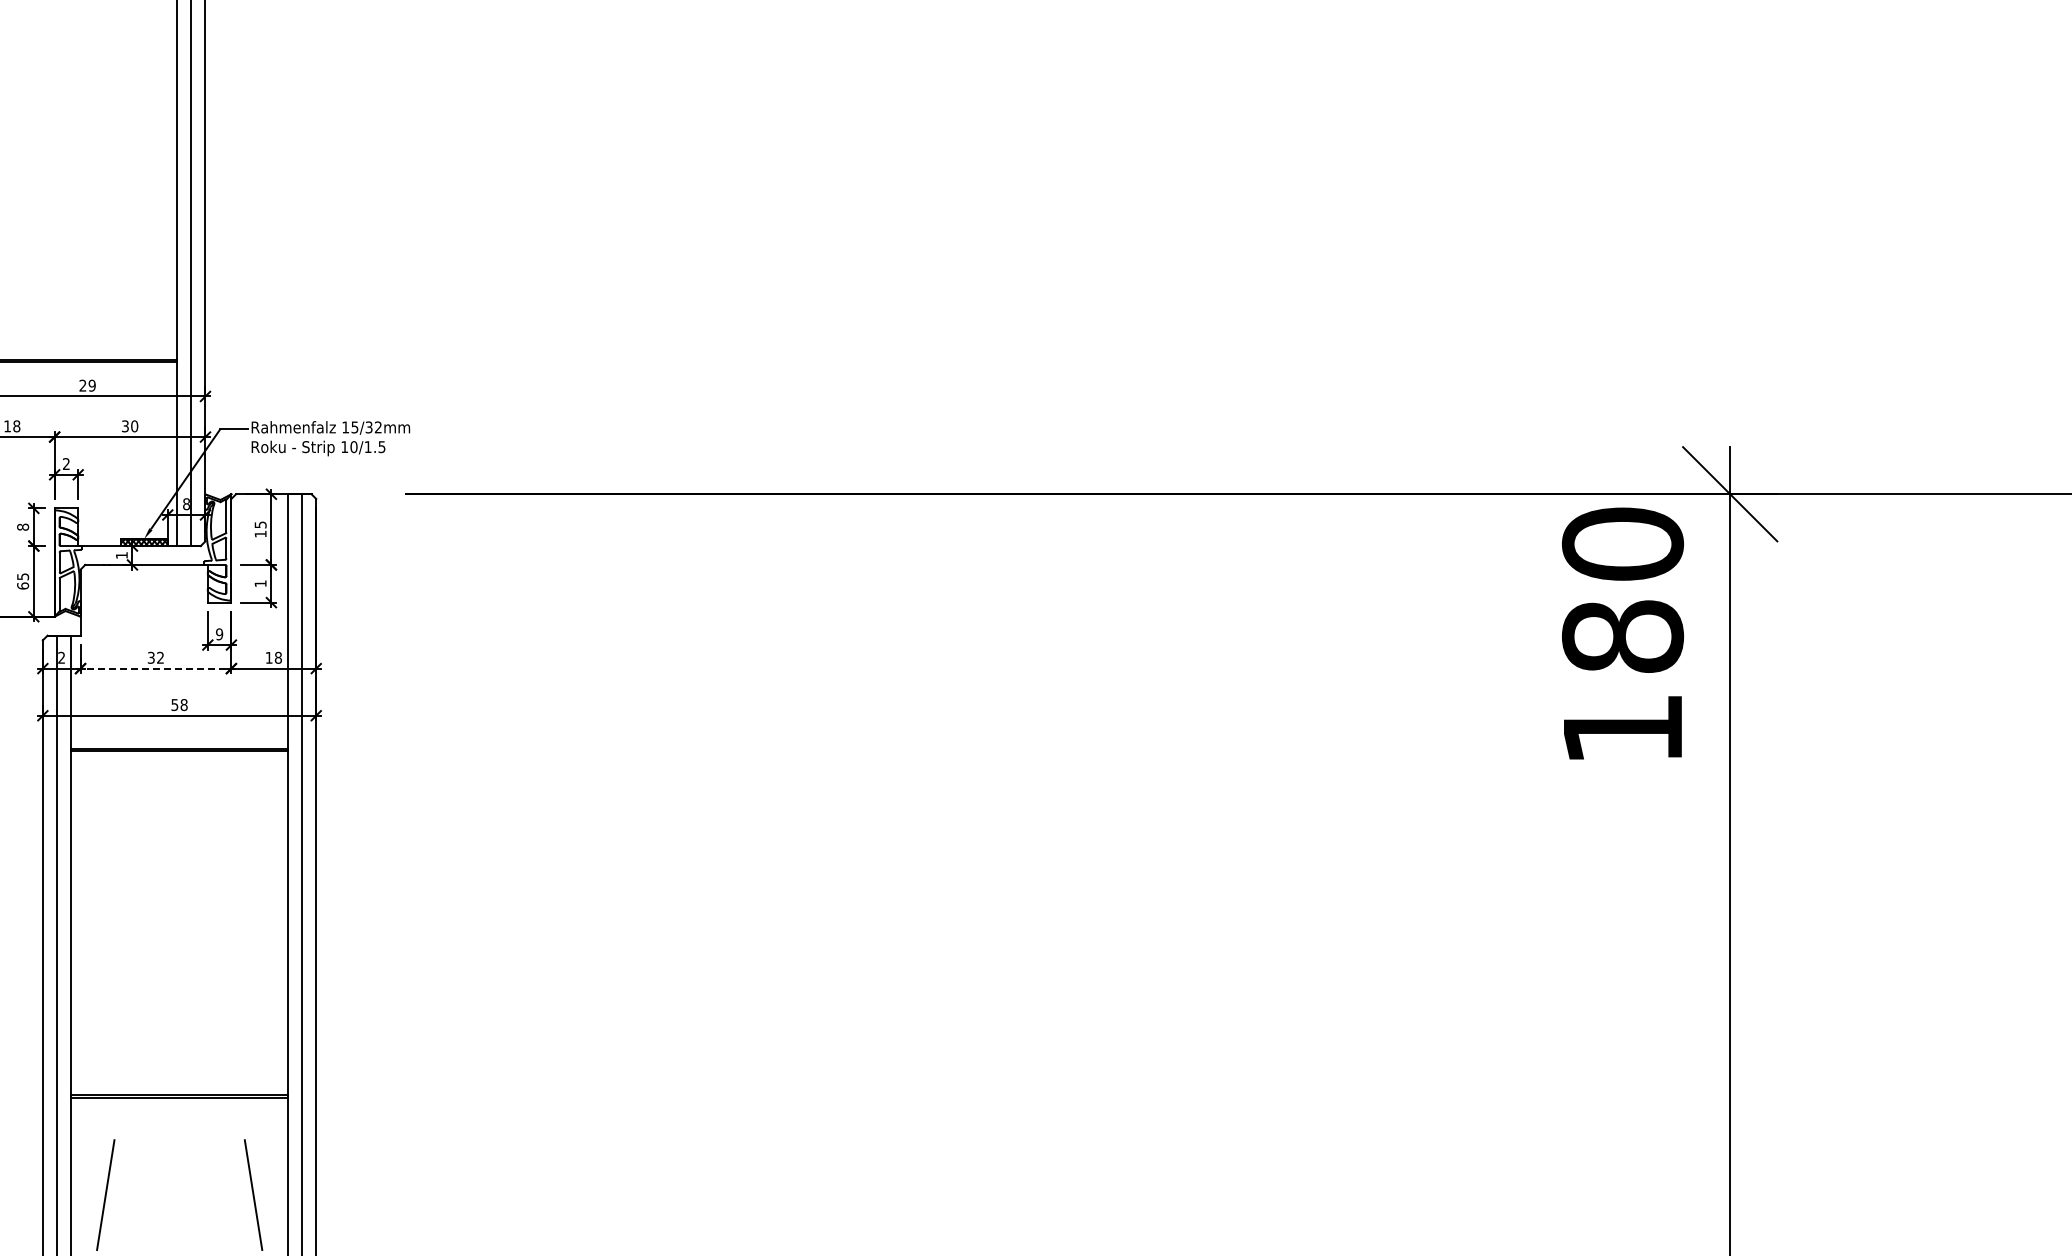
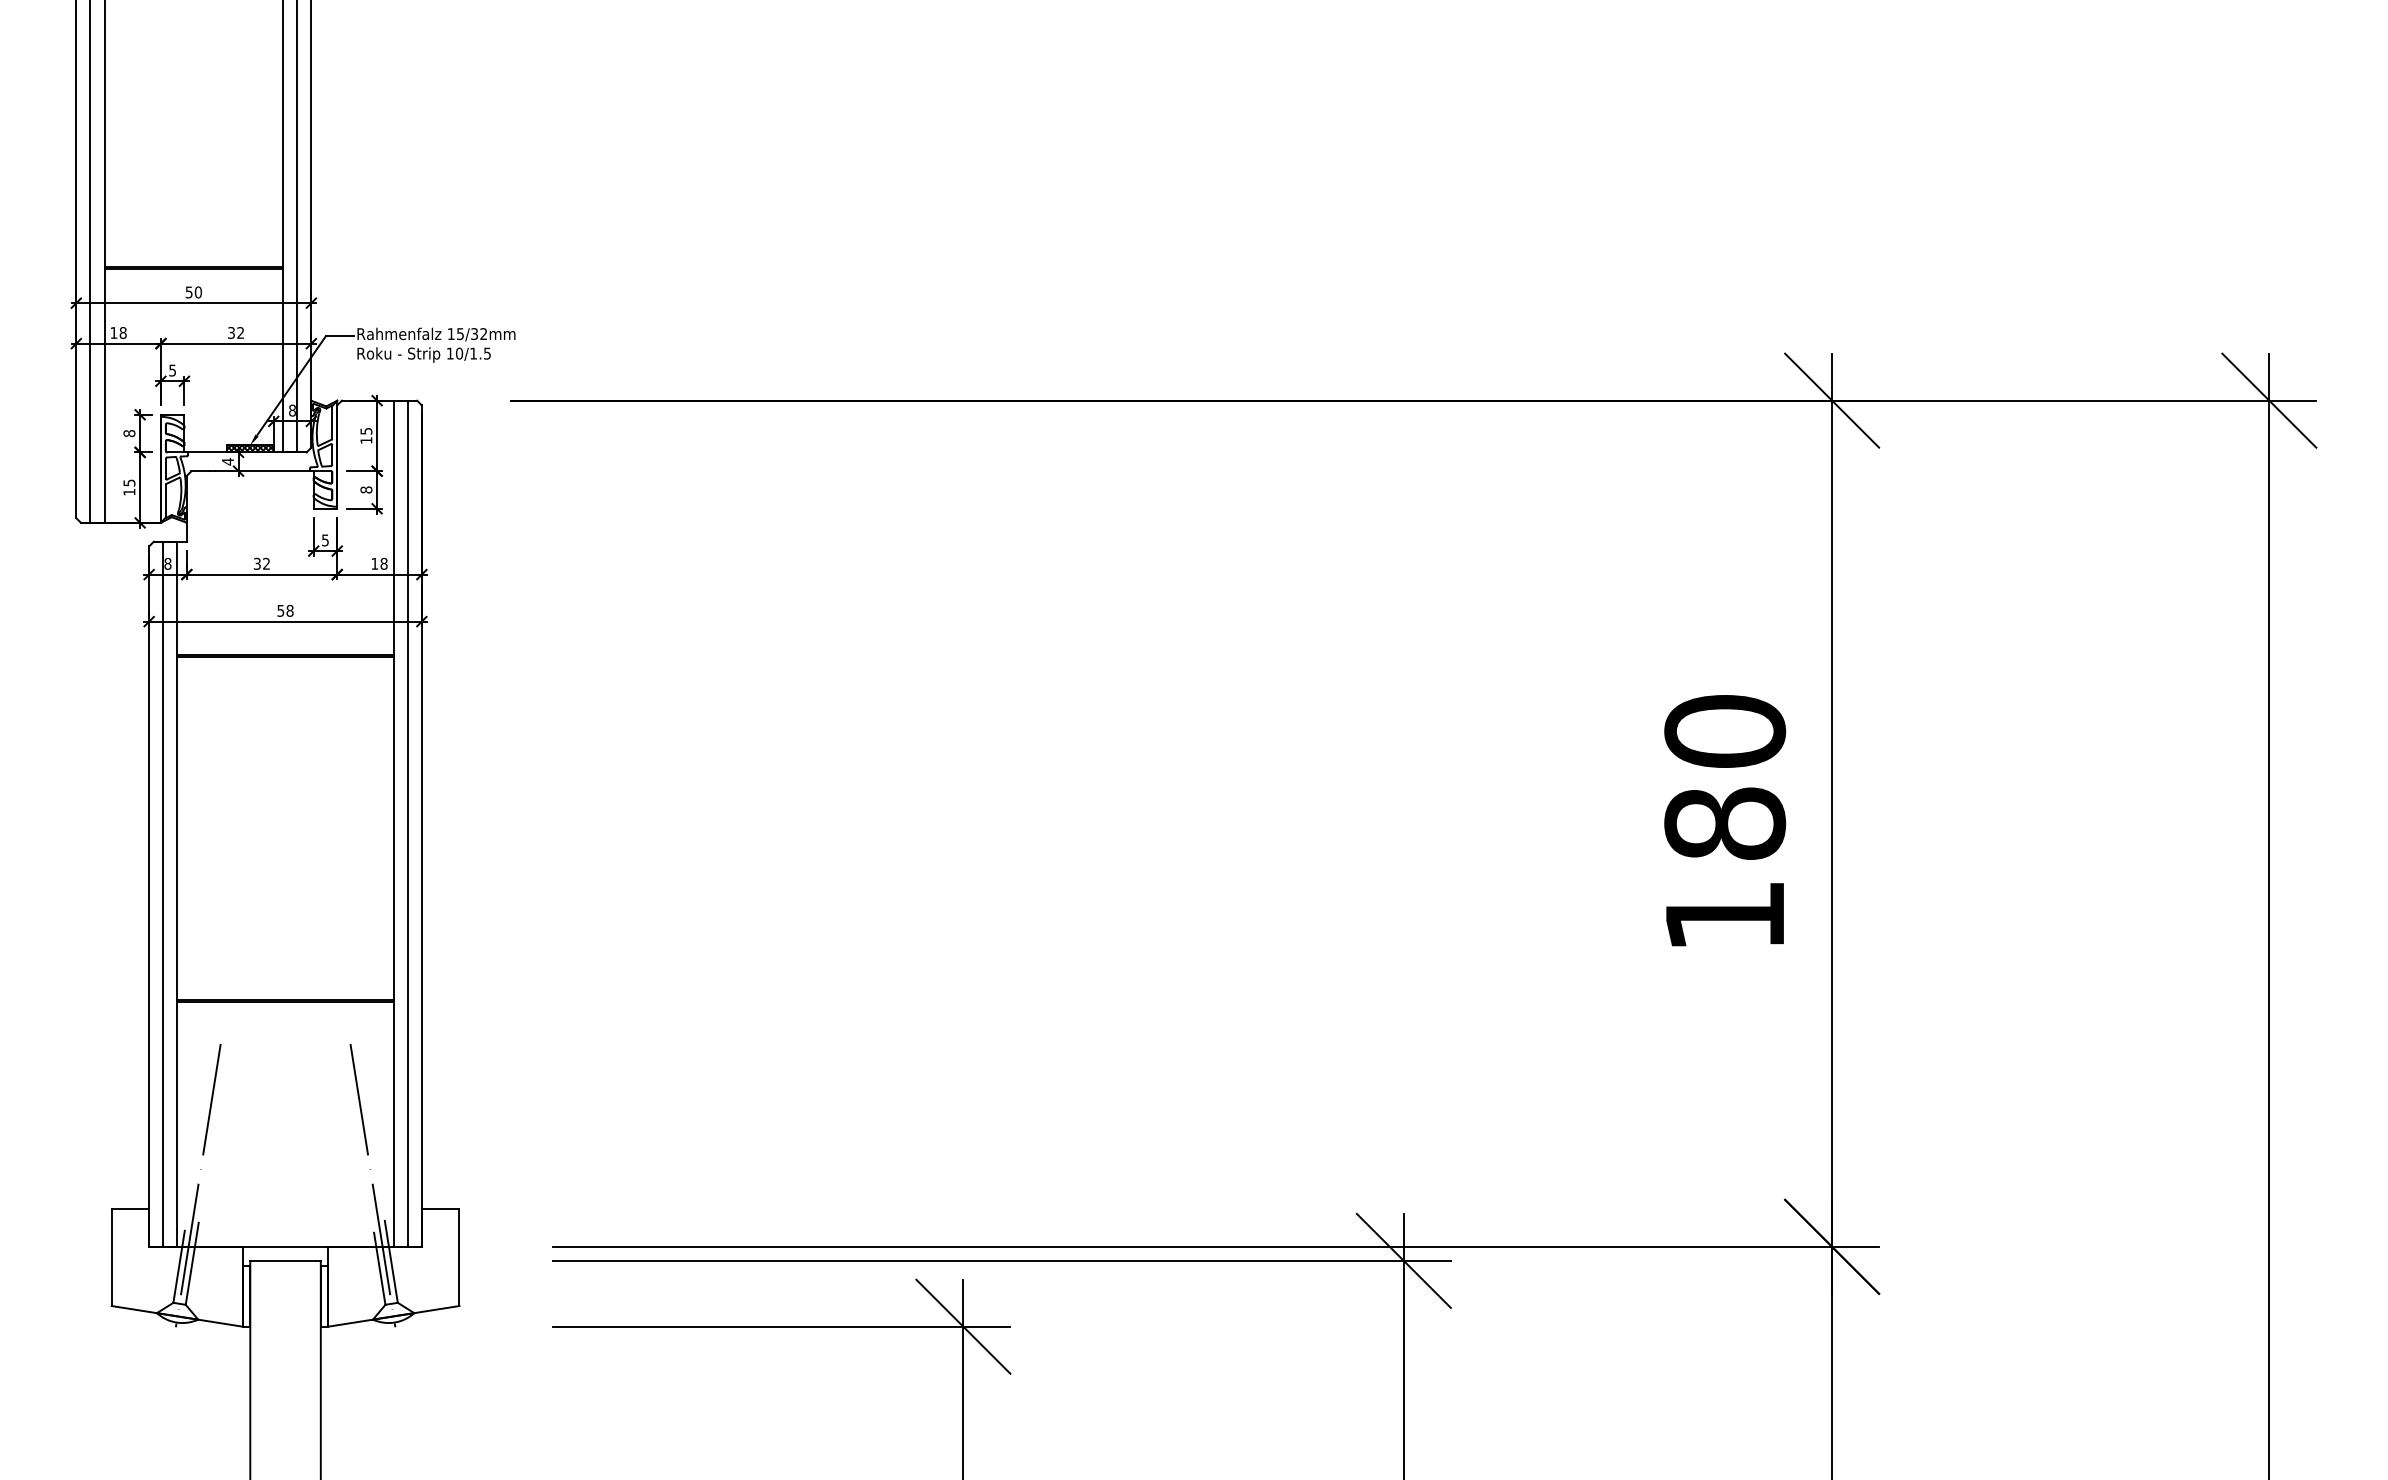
text: (87, 385) -> (193, 292), 29 -> 50
text: (134, 425) -> (240, 332), 30 -> 32
text: (66, 463) -> (172, 370), 2 -> 5
text: (121, 555) -> (227, 461), 1 -> 4
text: (260, 583) -> (366, 489), 1 -> 8
text: (23, 585) -> (129, 491), 65 -> 15
text: (1623, 633) -> (1725, 820), moved
text: (218, 634) -> (324, 540), 9 -> 5
text: (61, 657) -> (167, 563), 2 -> 8
line: (156, 668) -> (262, 574), dashed -> solid

